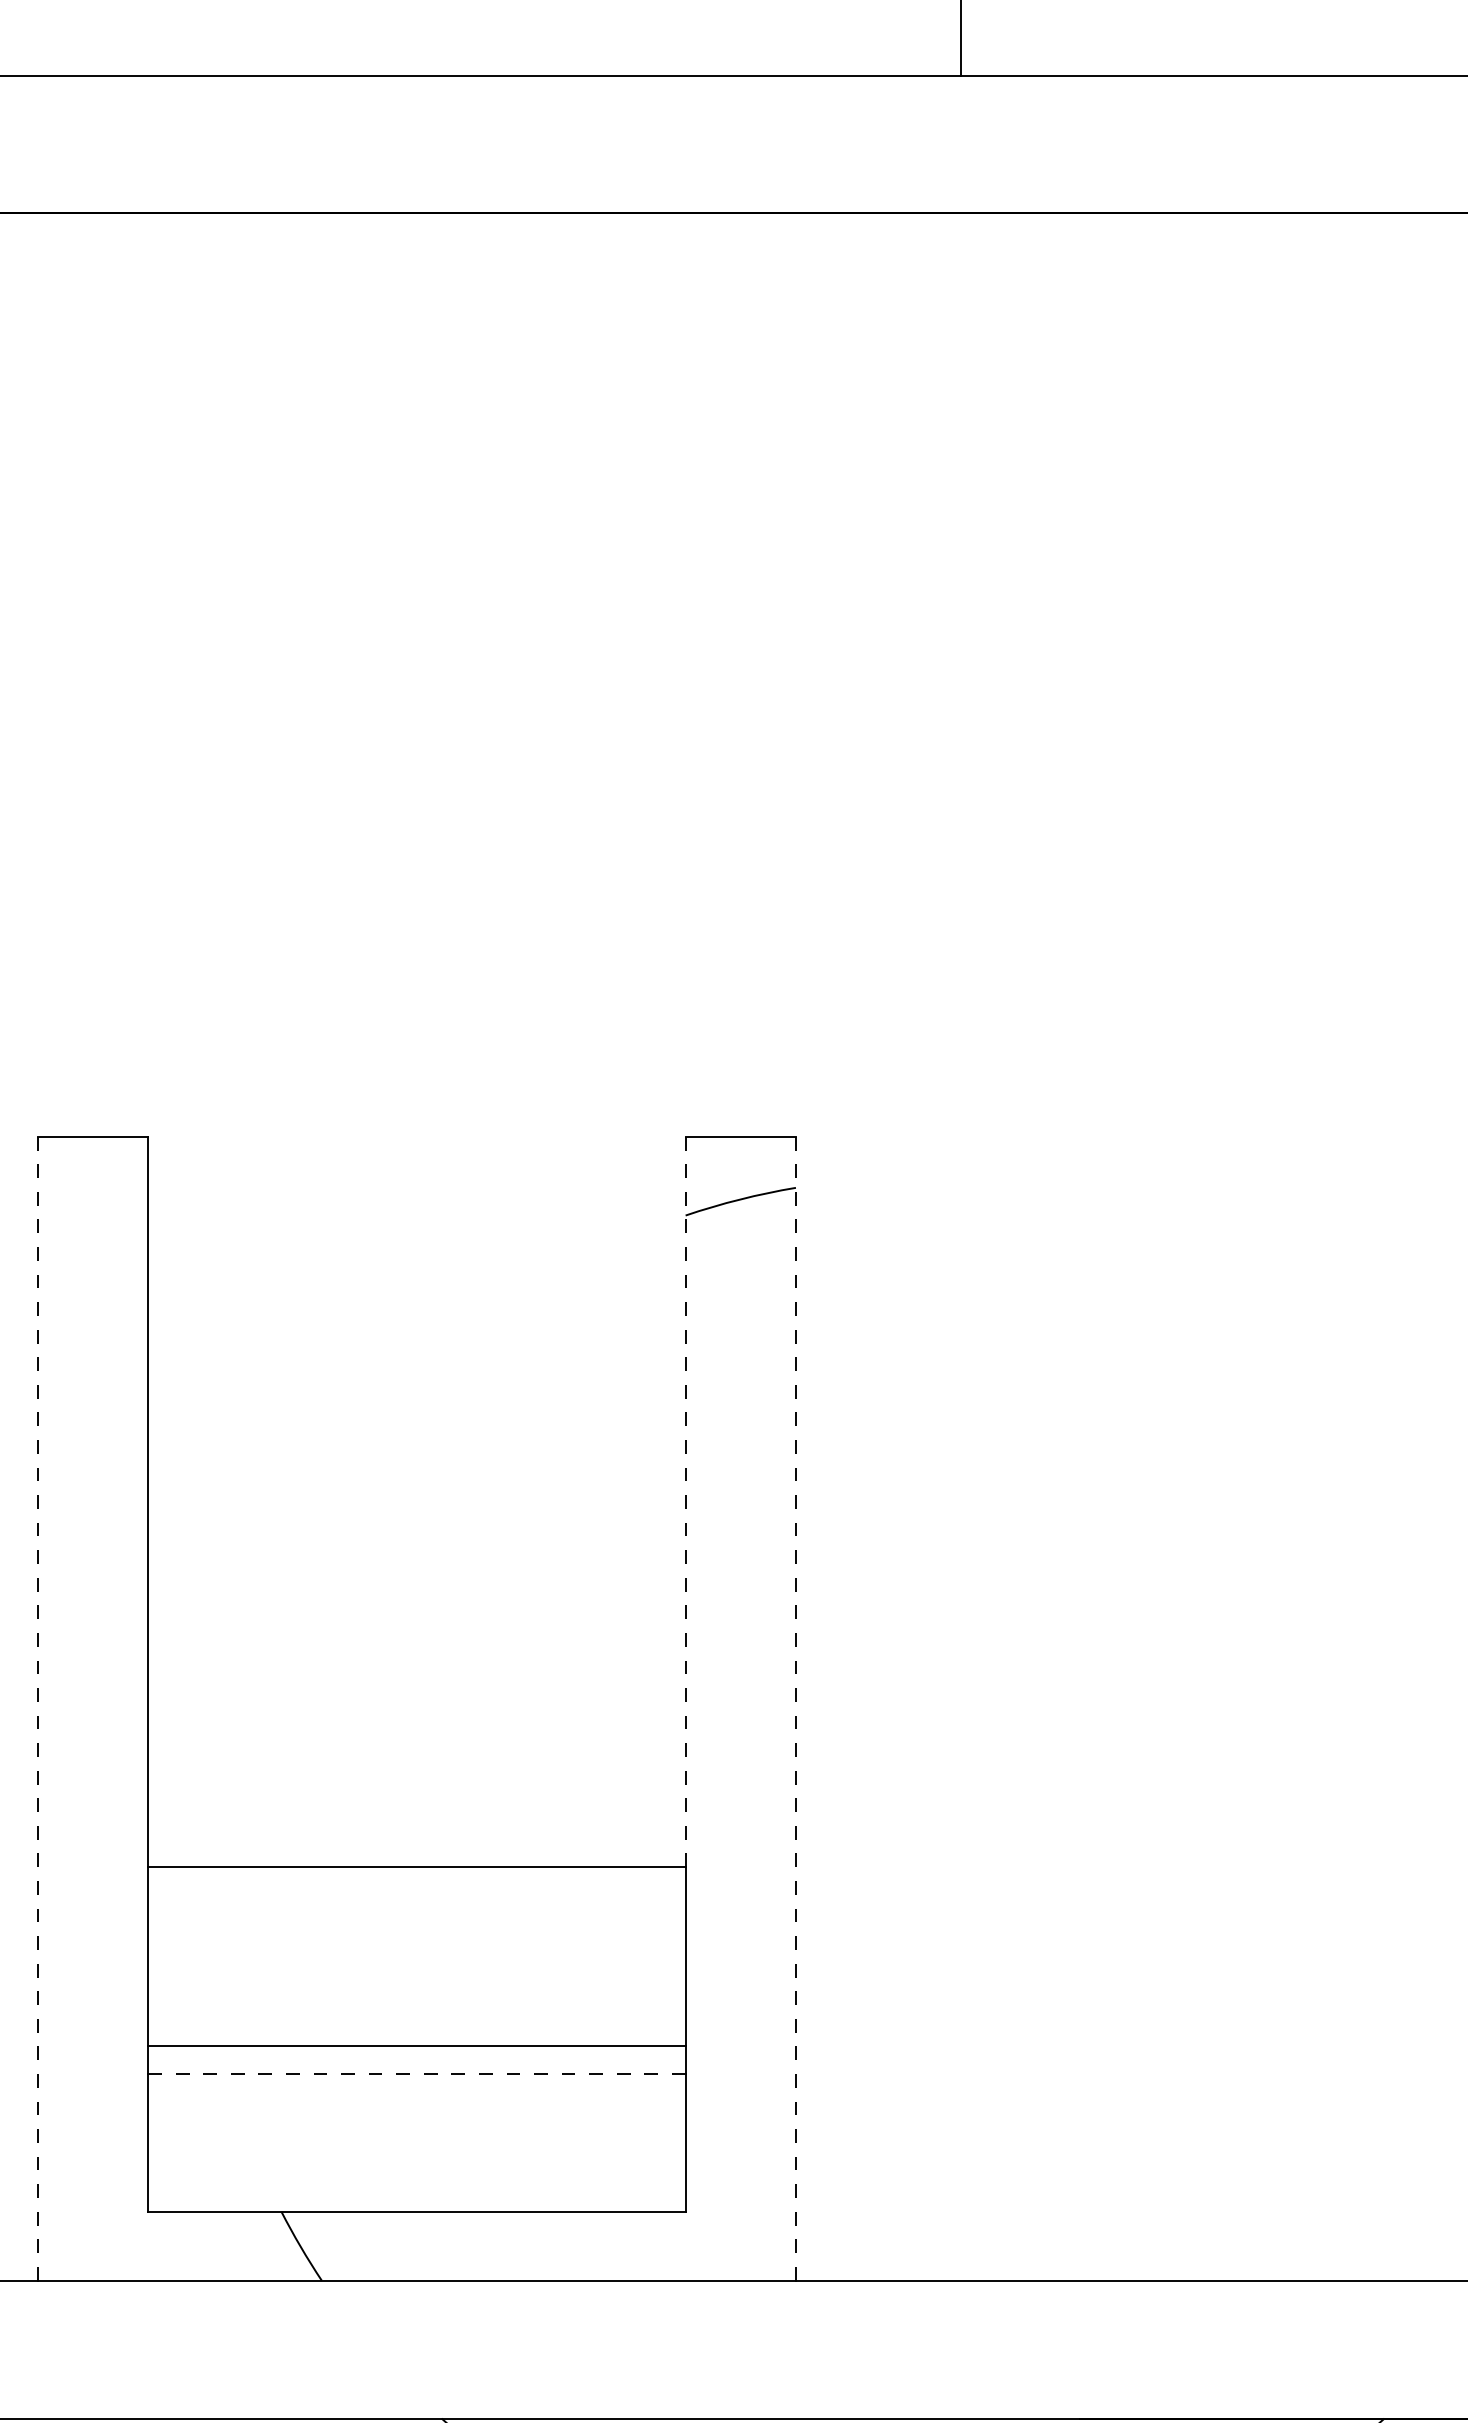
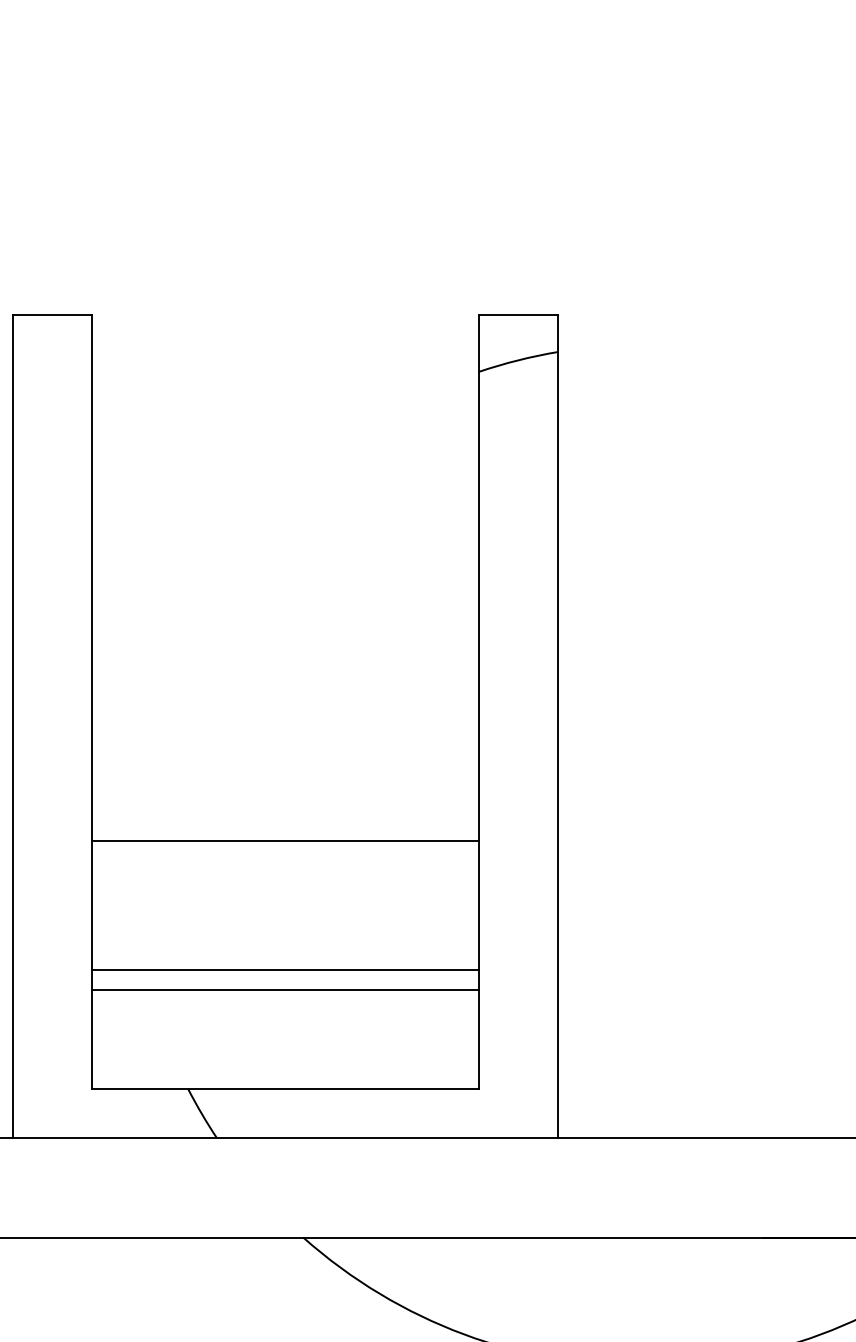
line: (685, 1502) -> (478, 578), dashed -> solid
line: (37, 1708) -> (12, 726), dashed -> solid
line: (795, 1708) -> (557, 726), dashed -> solid
line: (416, 2073) -> (285, 989), dashed -> solid

